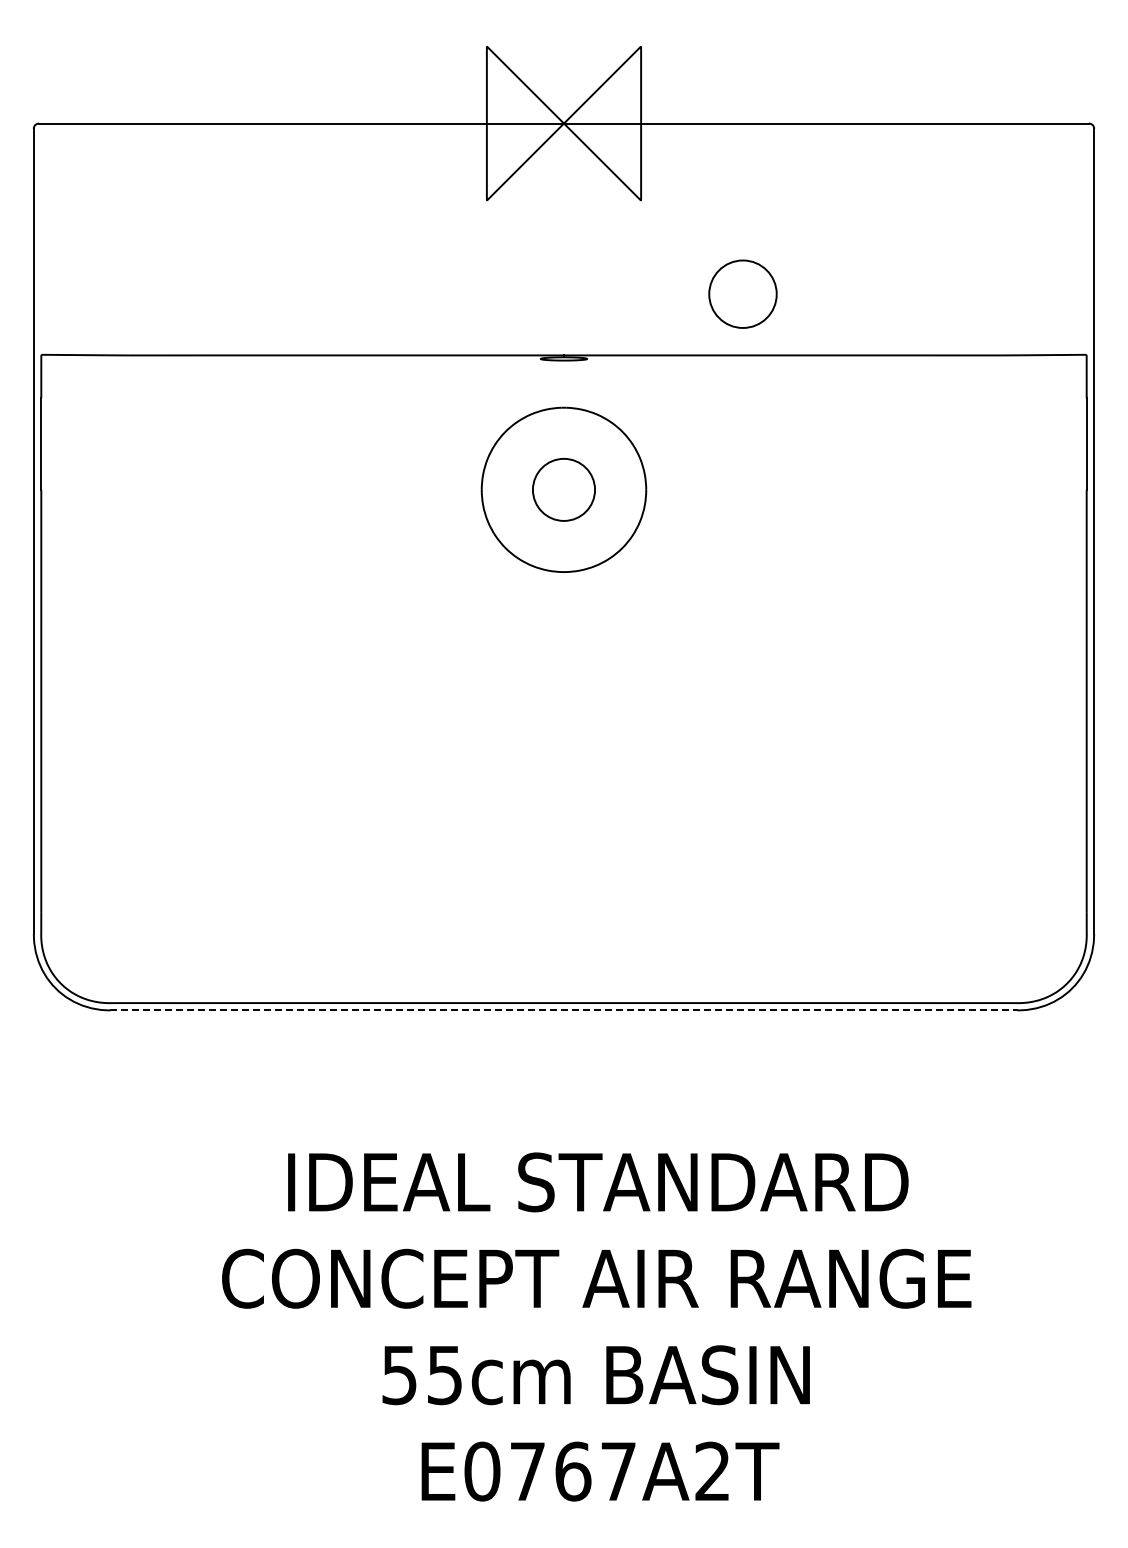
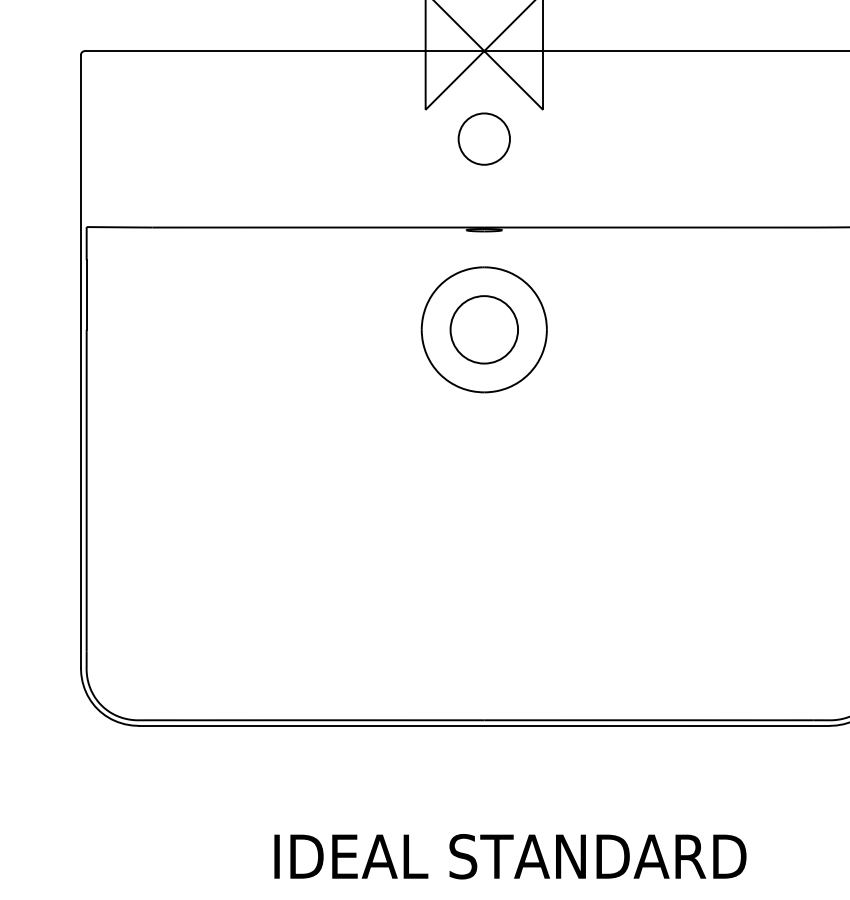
circle: (742, 293) -> (483, 138), moved
circle: (563, 489) -> (483, 329), size x1.43
line: (564, 1010) -> (484, 725), dashed -> solid

